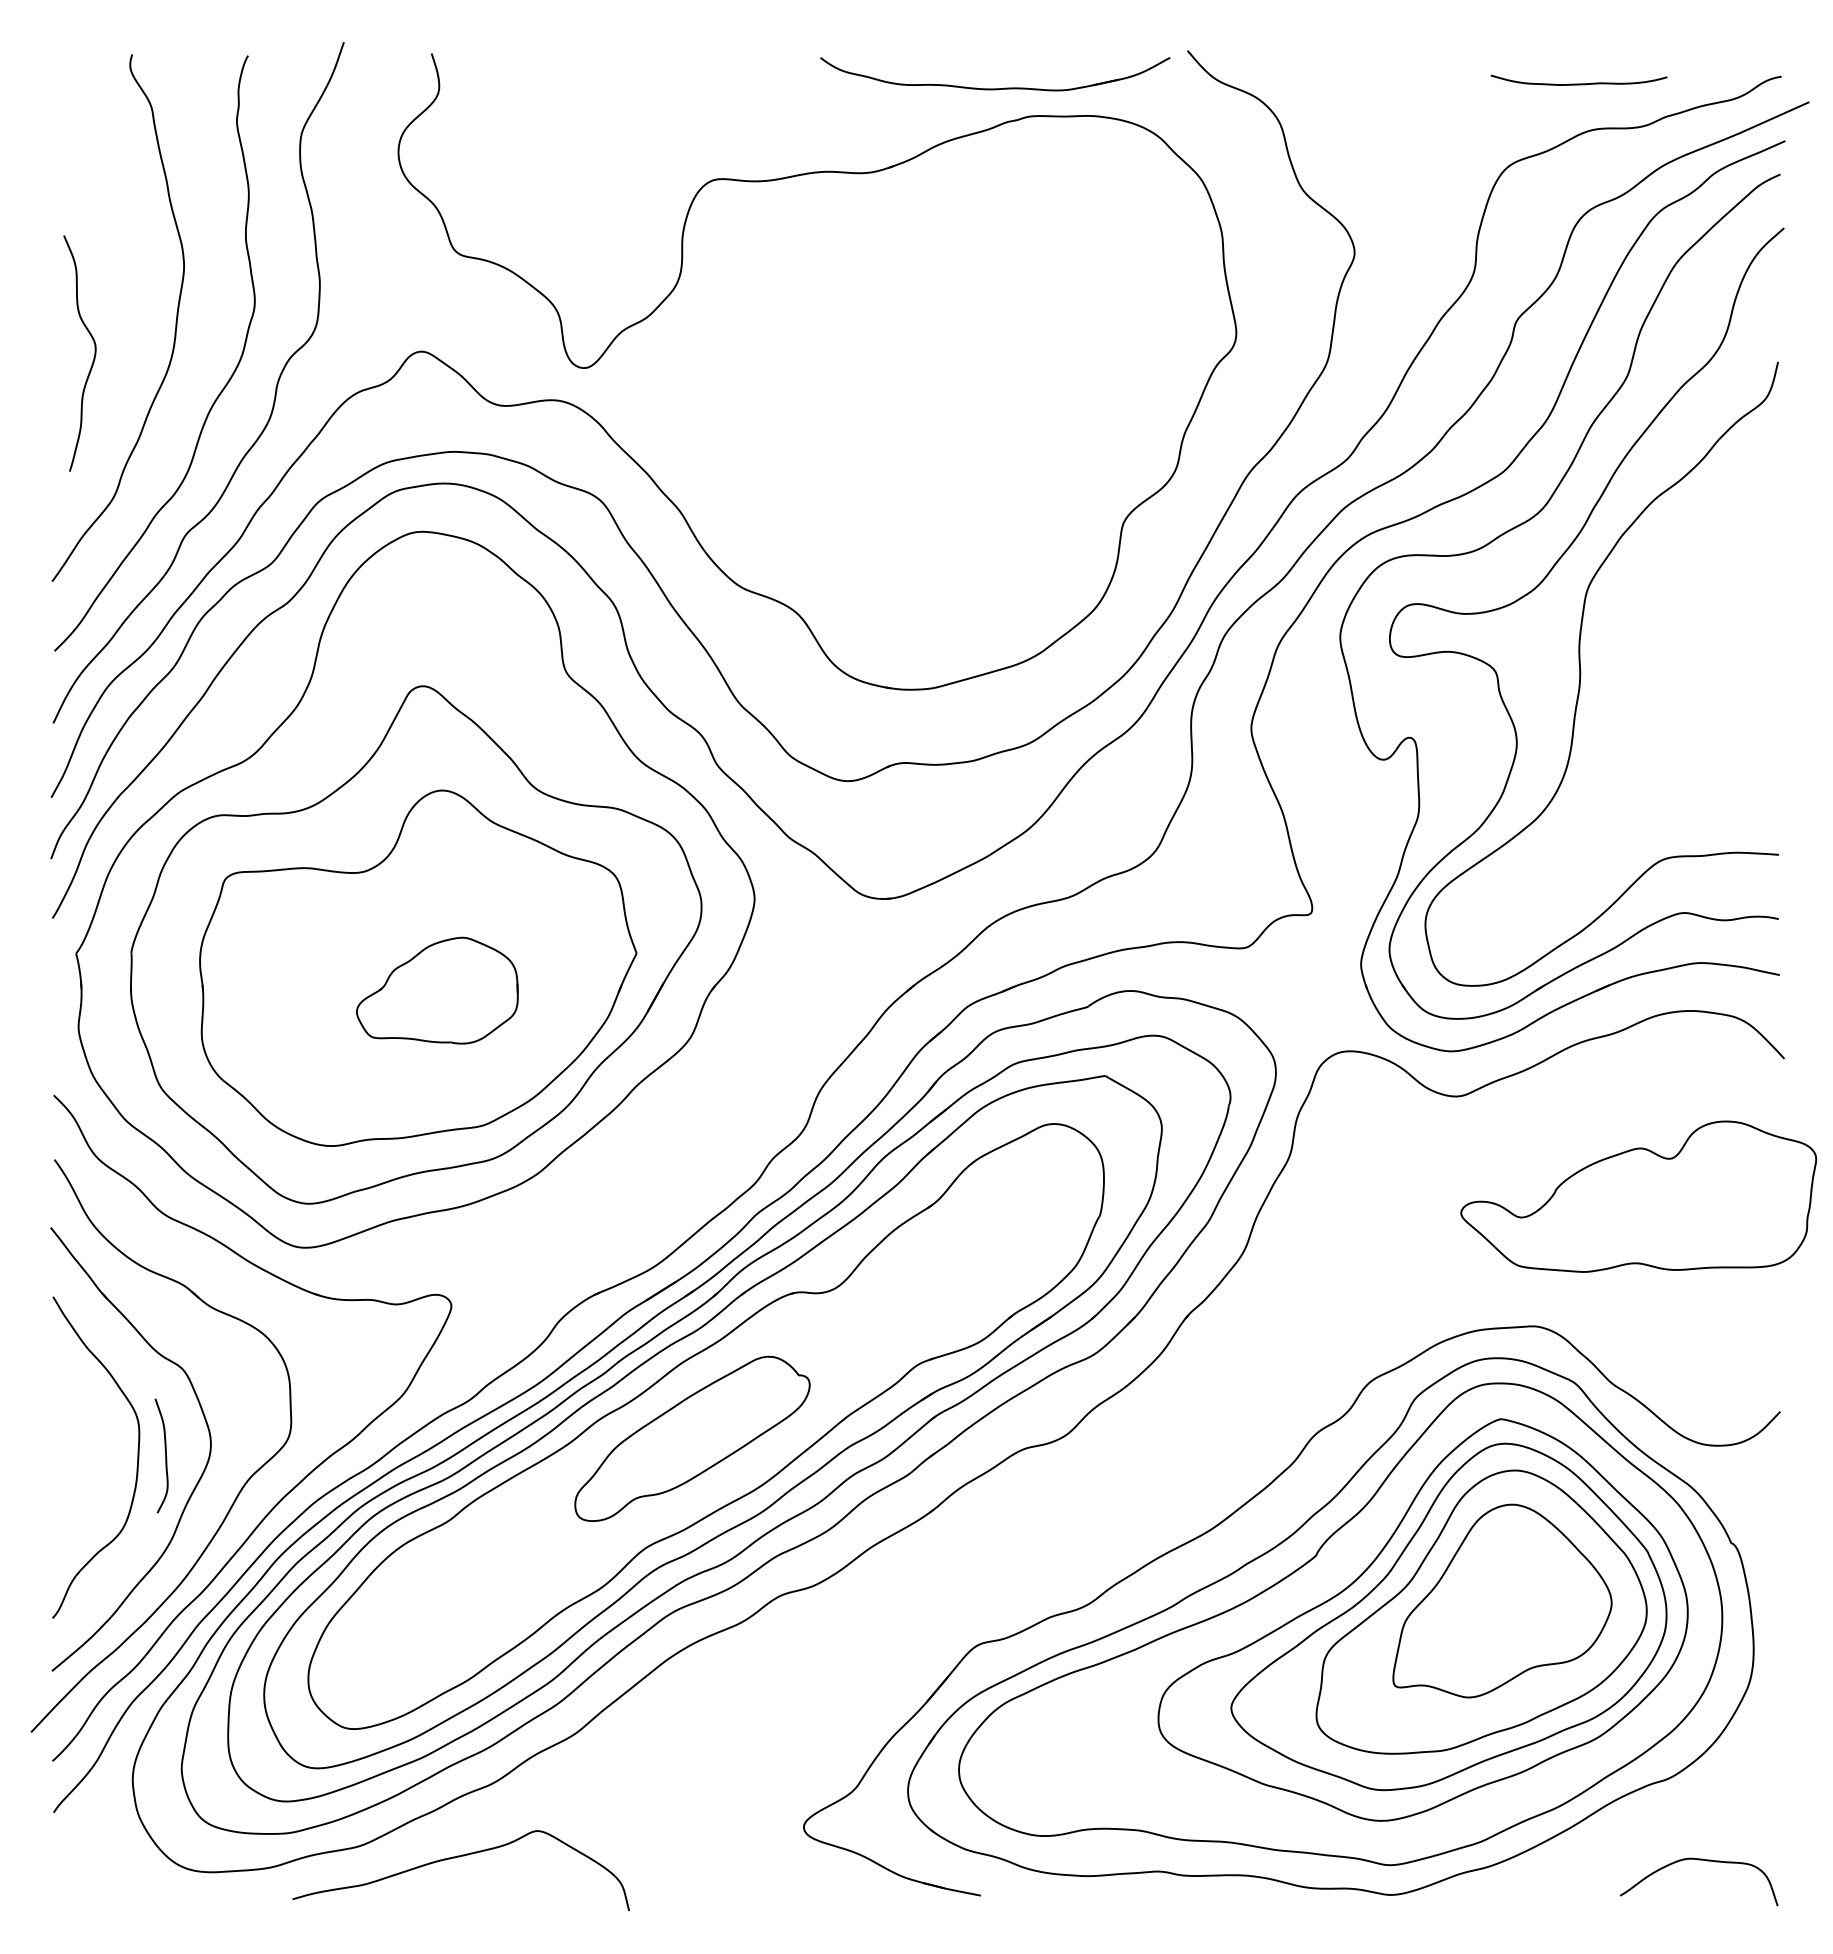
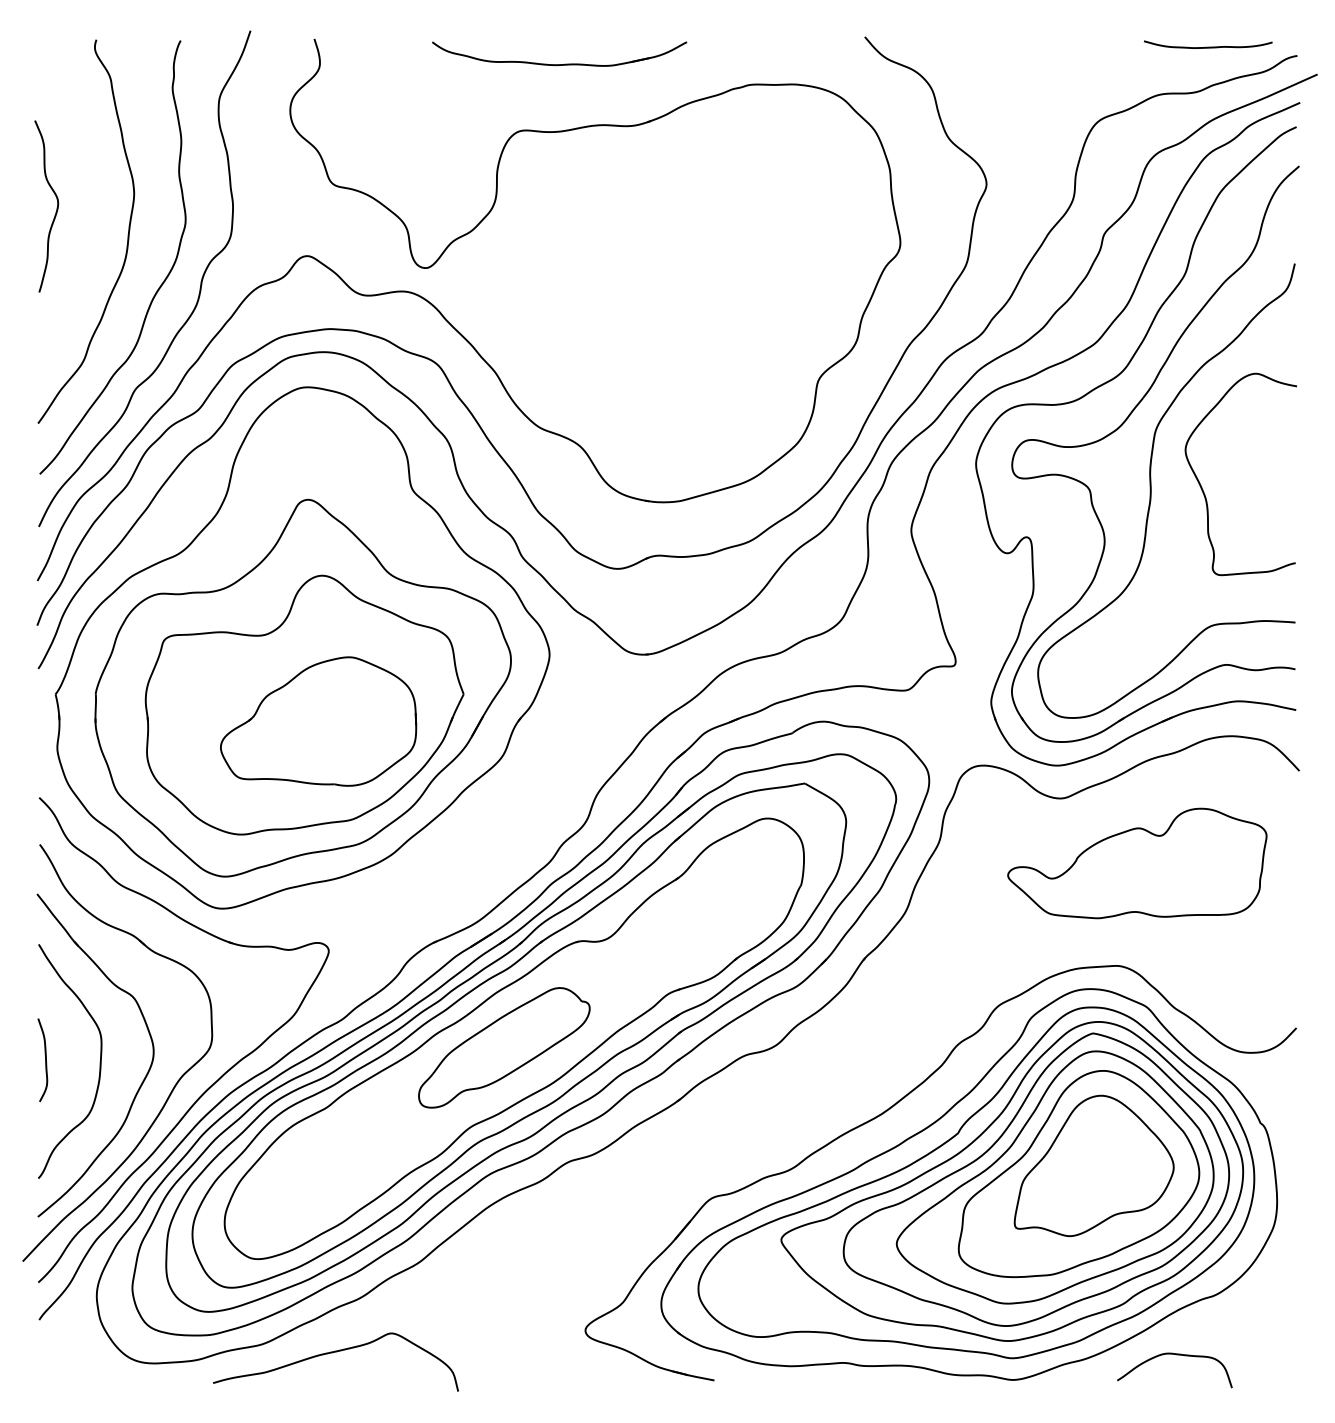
curve: (1578, 83) -> (1207, 47), moved
part: (995, 88) -> (559, 64), moved
curve: (93, 357) -> (56, 209), moved
curve: (1653, 675) -> (1204, 491), added
part: (437, 990) -> (318, 721), size x1.67
part: (1638, 1196) -> (1137, 863), moved
curve: (165, 1455) -> (45, 1059), moved
part: (1389, 1622) -> (1011, 1181), added
curve: (1699, 1860) -> (1175, 1354), moved

